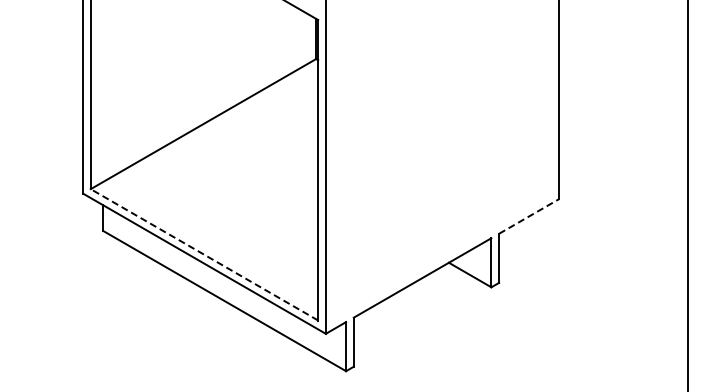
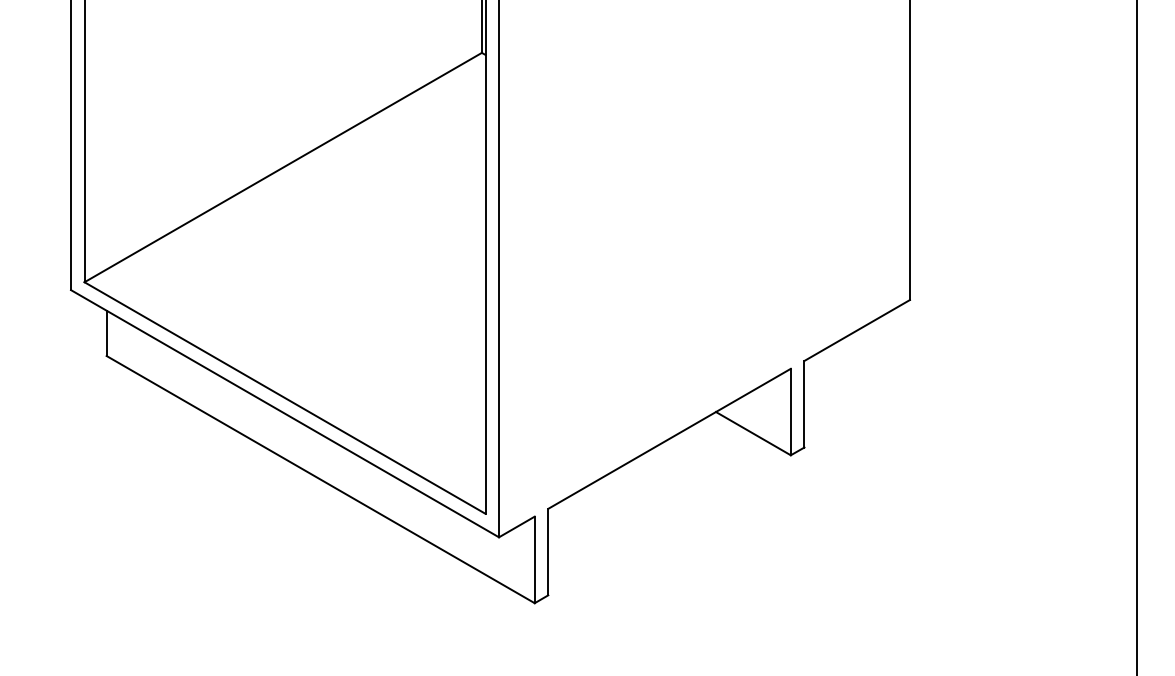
line: (529, 216) -> (858, 330), dashed -> solid
line: (204, 254) -> (285, 397), dashed -> solid

